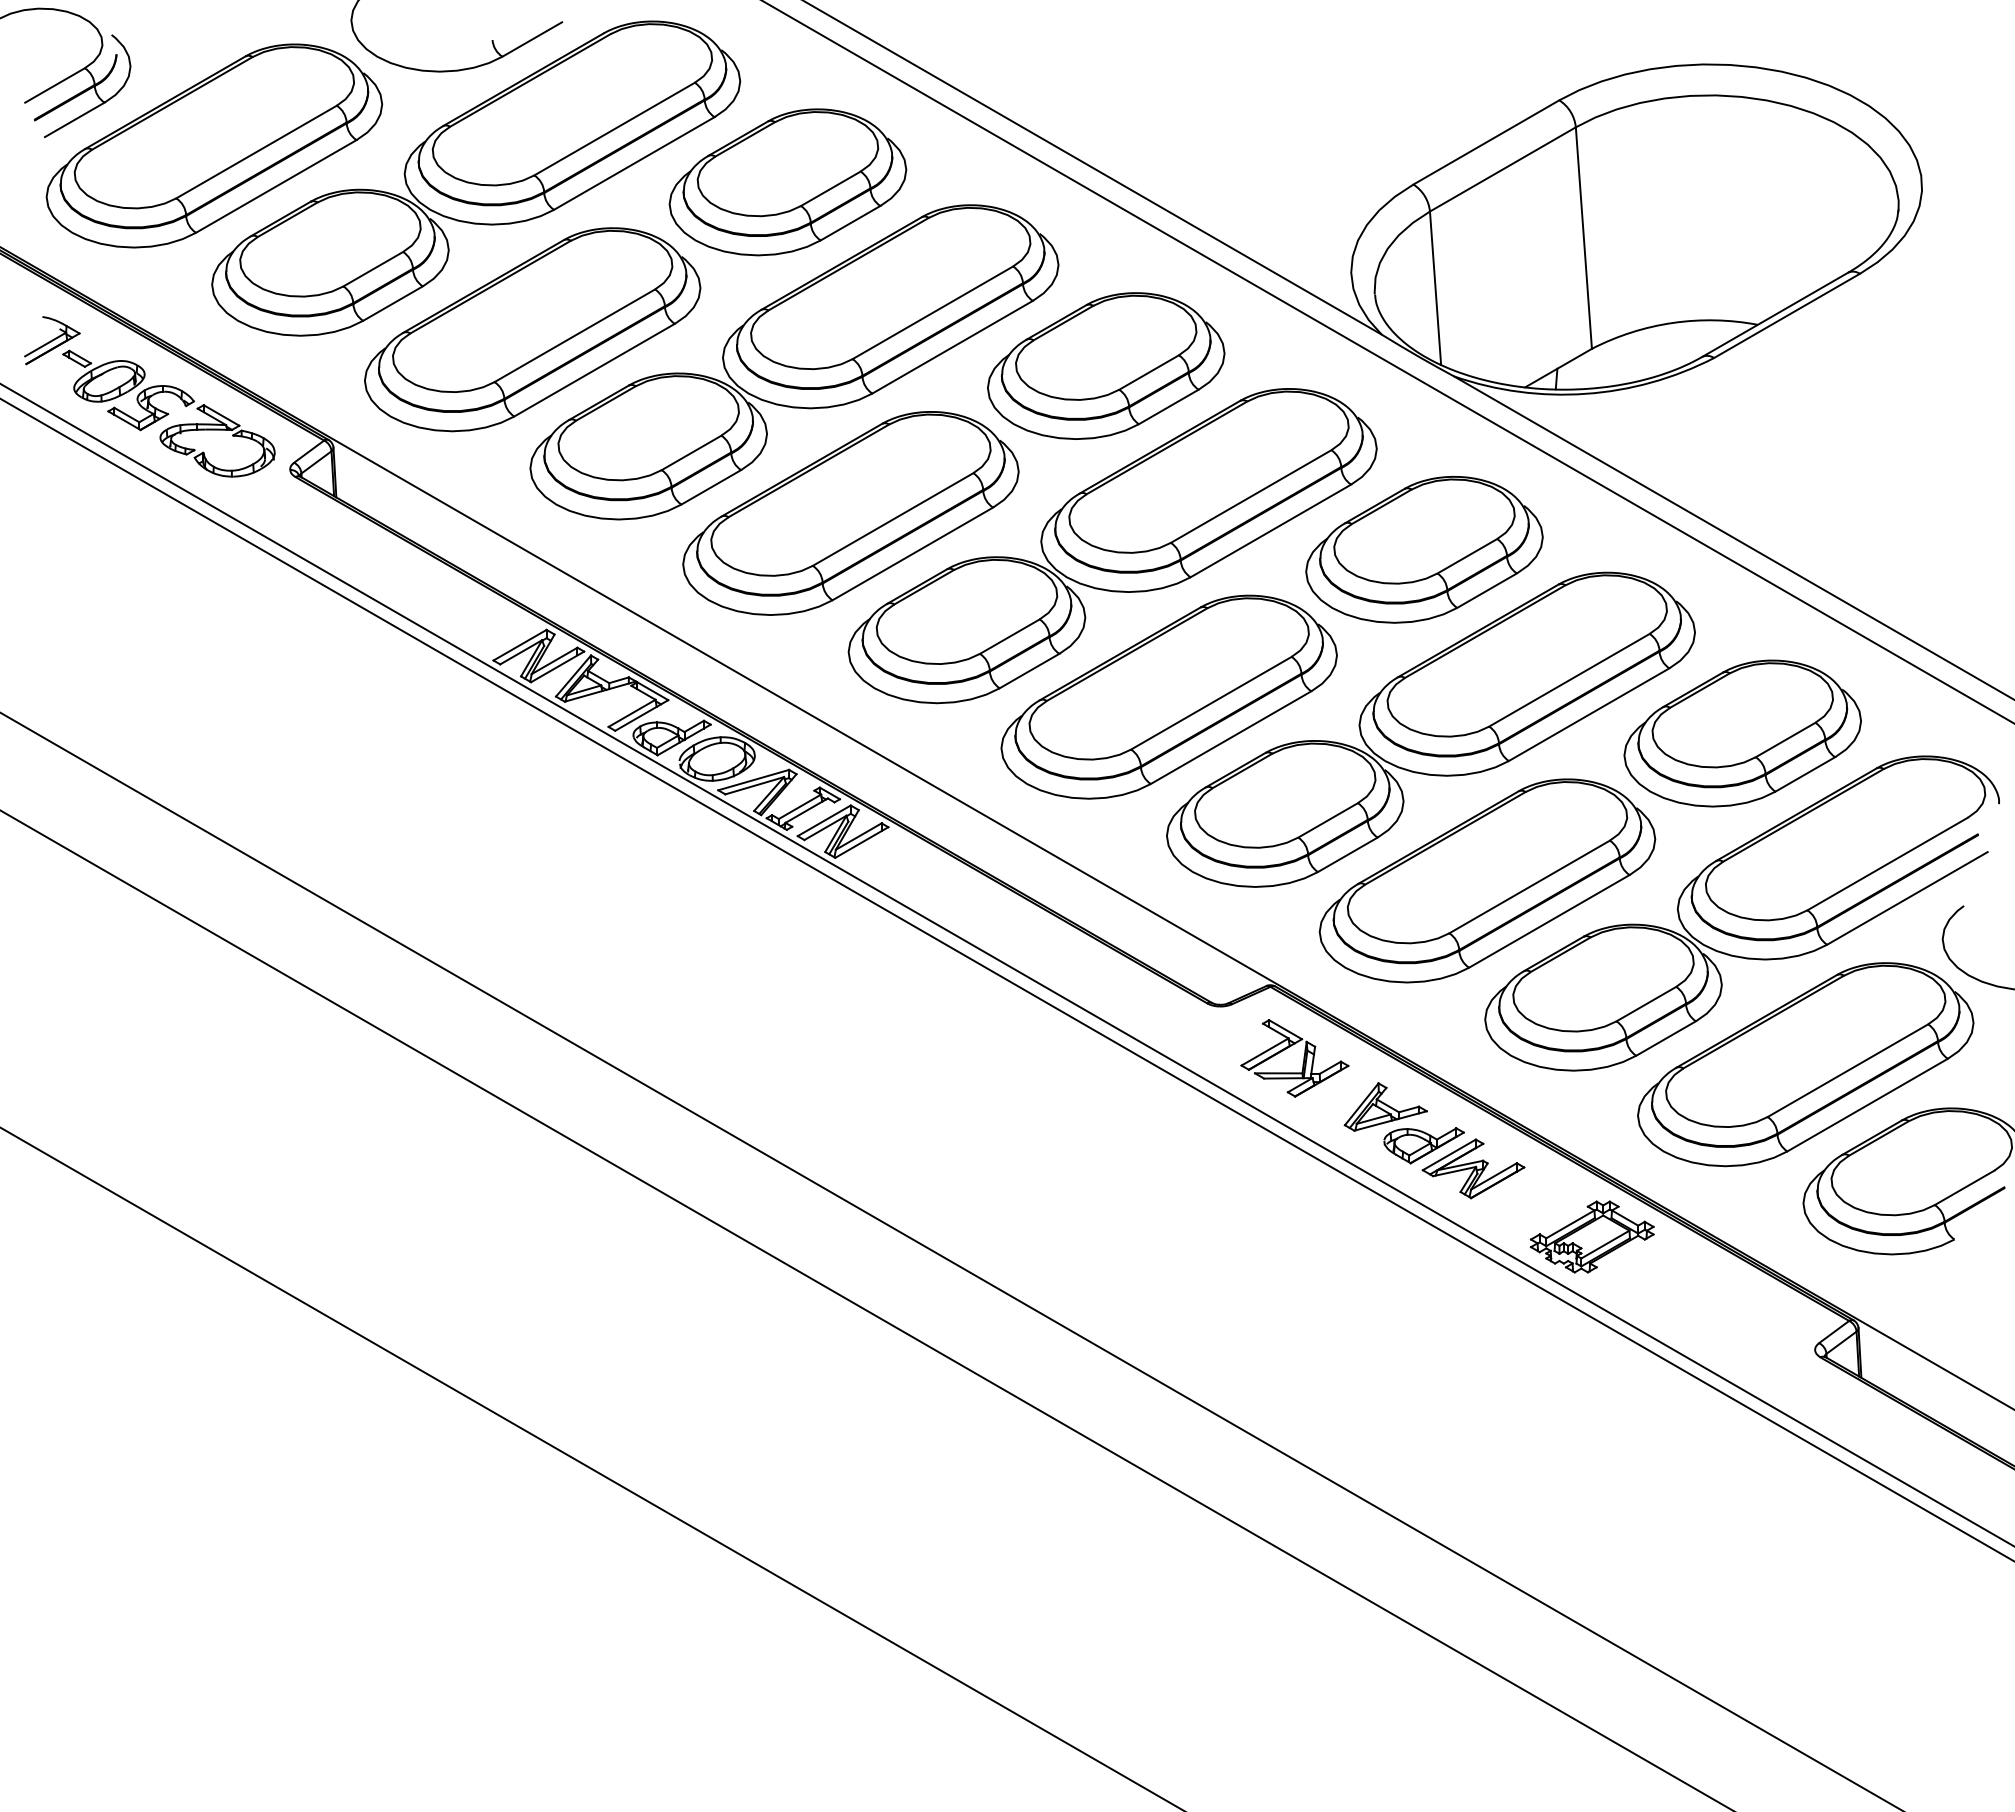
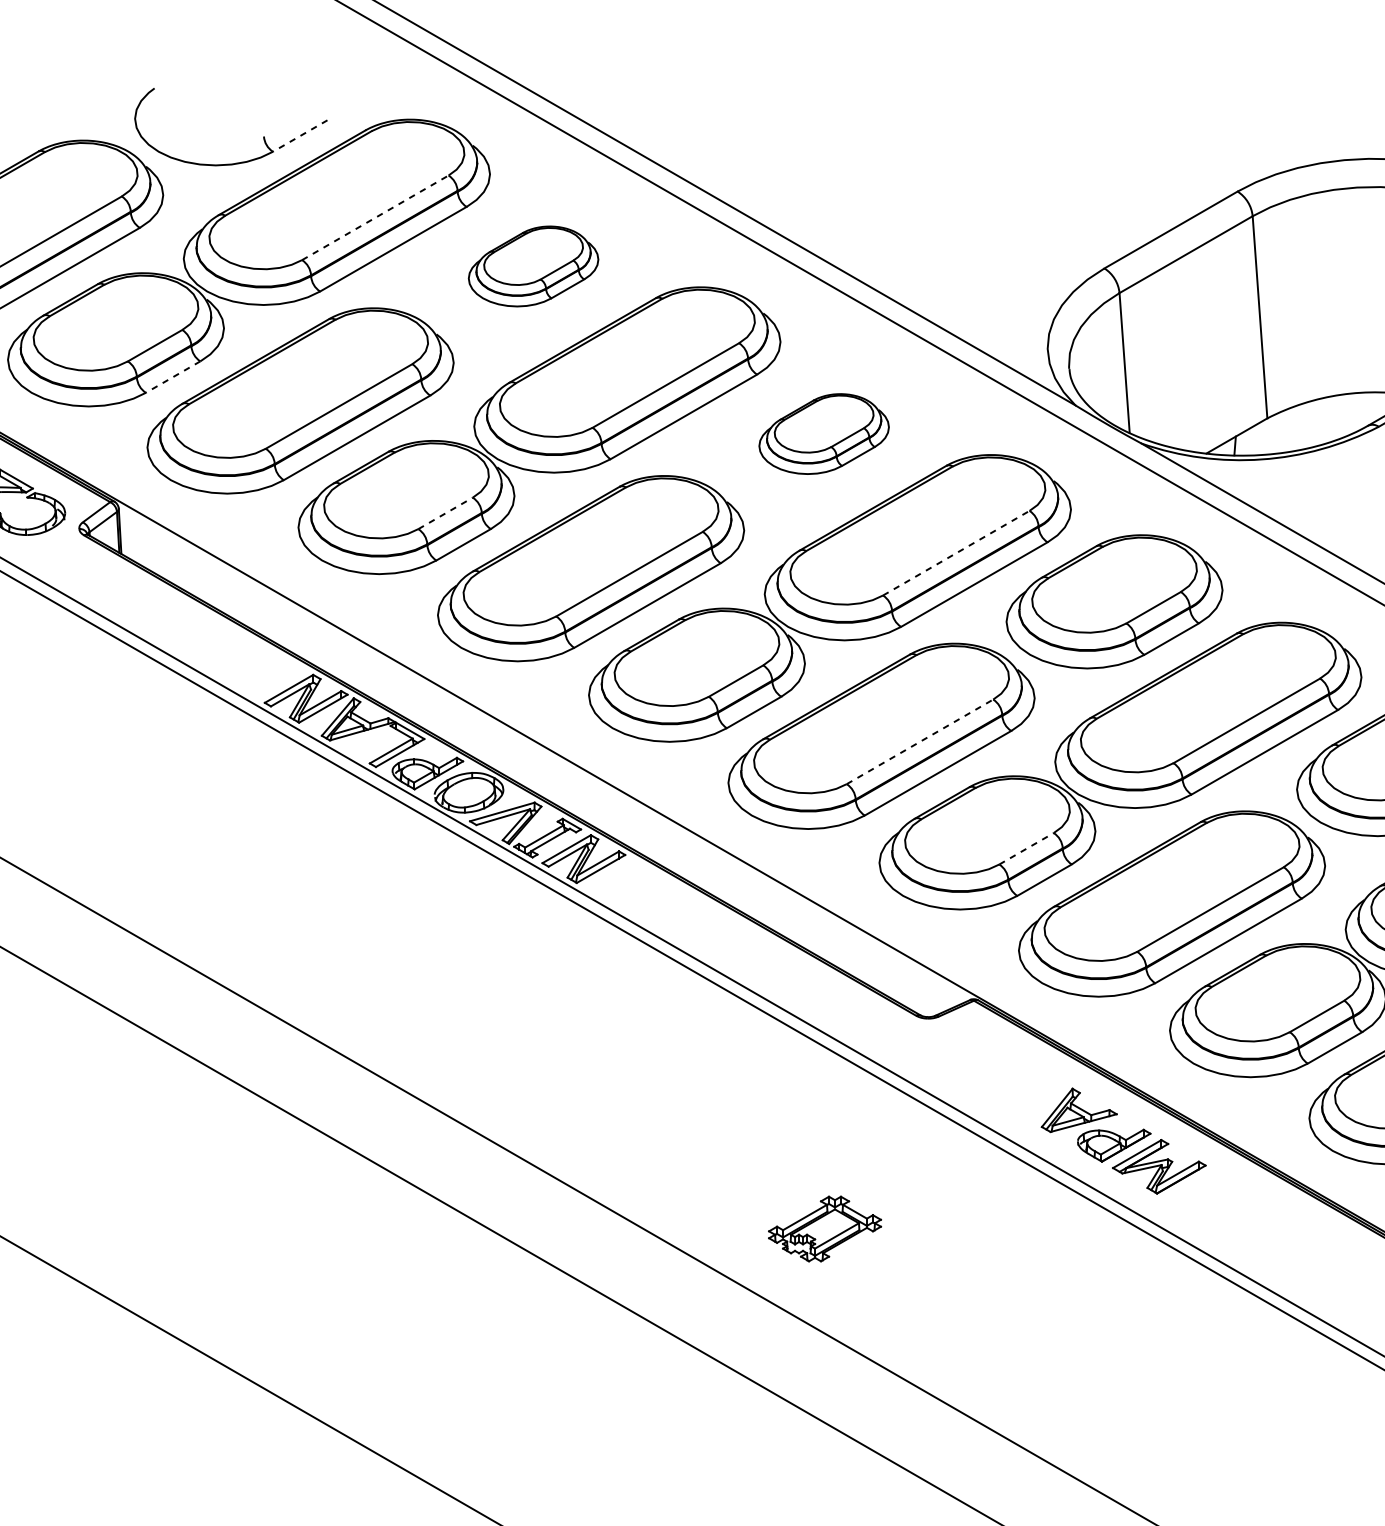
line: (531, 39) -> (299, 136), solid -> dashed
line: (614, 129) -> (375, 218), solid -> dashed
part: (787, 182) -> (533, 266), size x0.6
line: (392, 303) -> (172, 377), solid -> dashed
part: (1106, 365) -> (824, 433), size x0.6
line: (691, 452) -> (445, 513), solid -> dashed
line: (1251, 496) -> (956, 553), solid -> dashed
line: (1211, 703) -> (920, 742), solid -> dashed
line: (1328, 820) -> (1026, 848), solid -> dashed
part: (1303, 1058) -> (1004, 1066), removed
part: (1591, 1236) -> (824, 1228), moved

